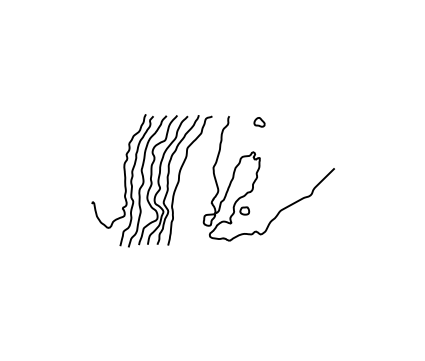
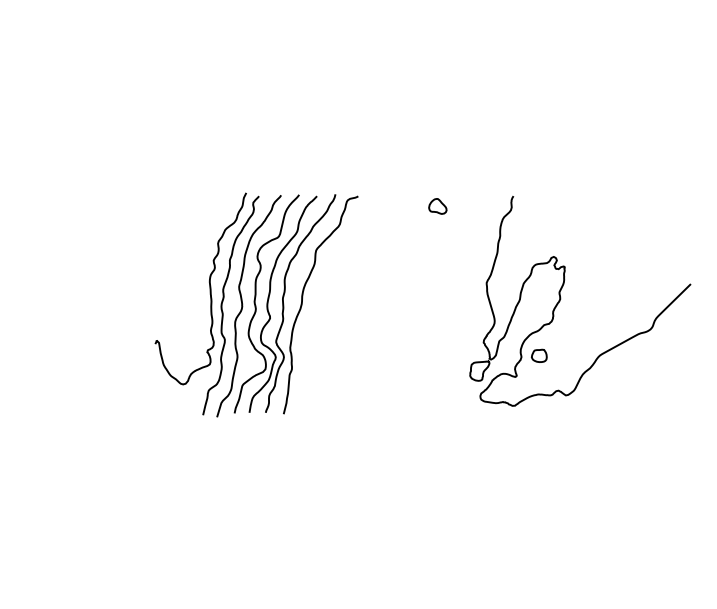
part: (257, 178) -> (560, 301), moved

